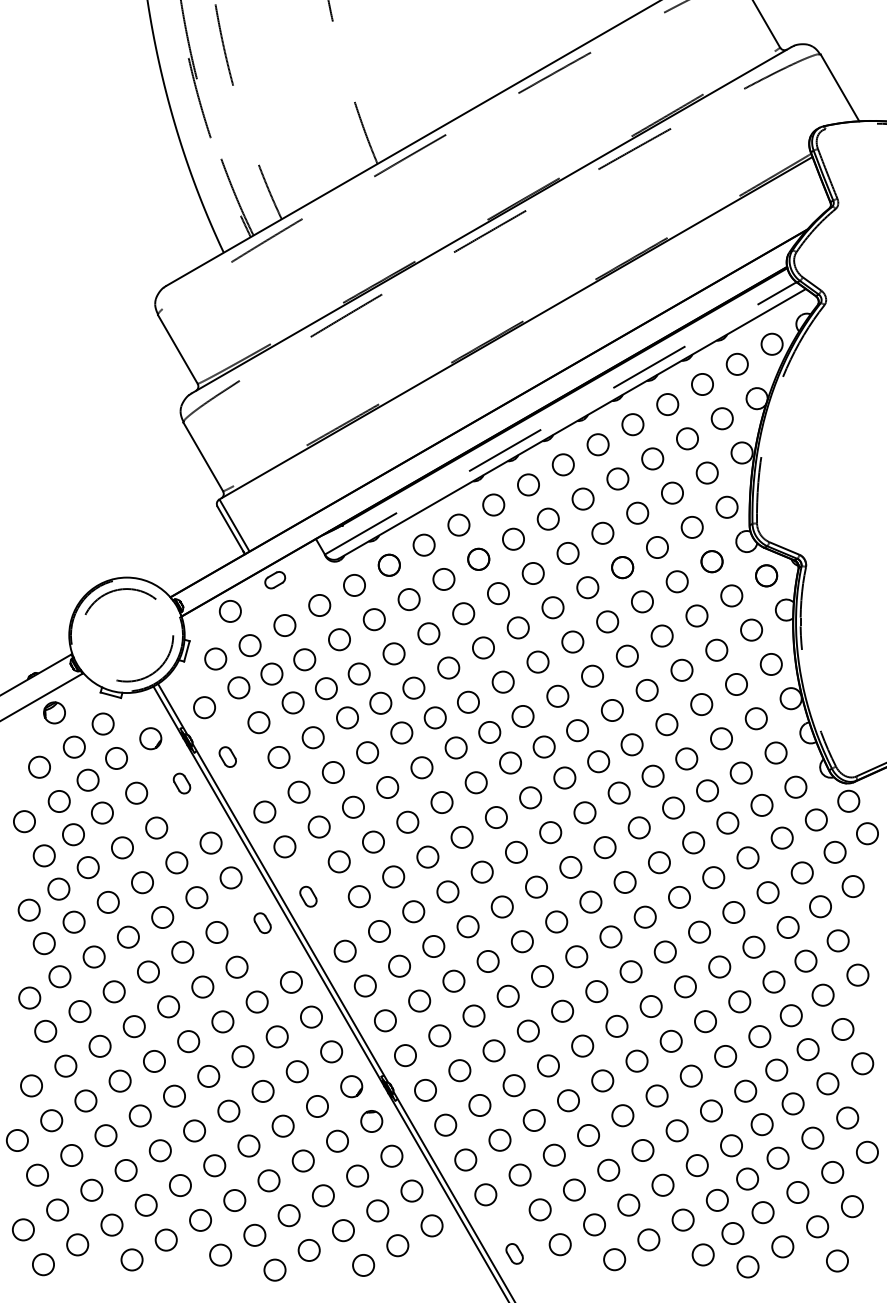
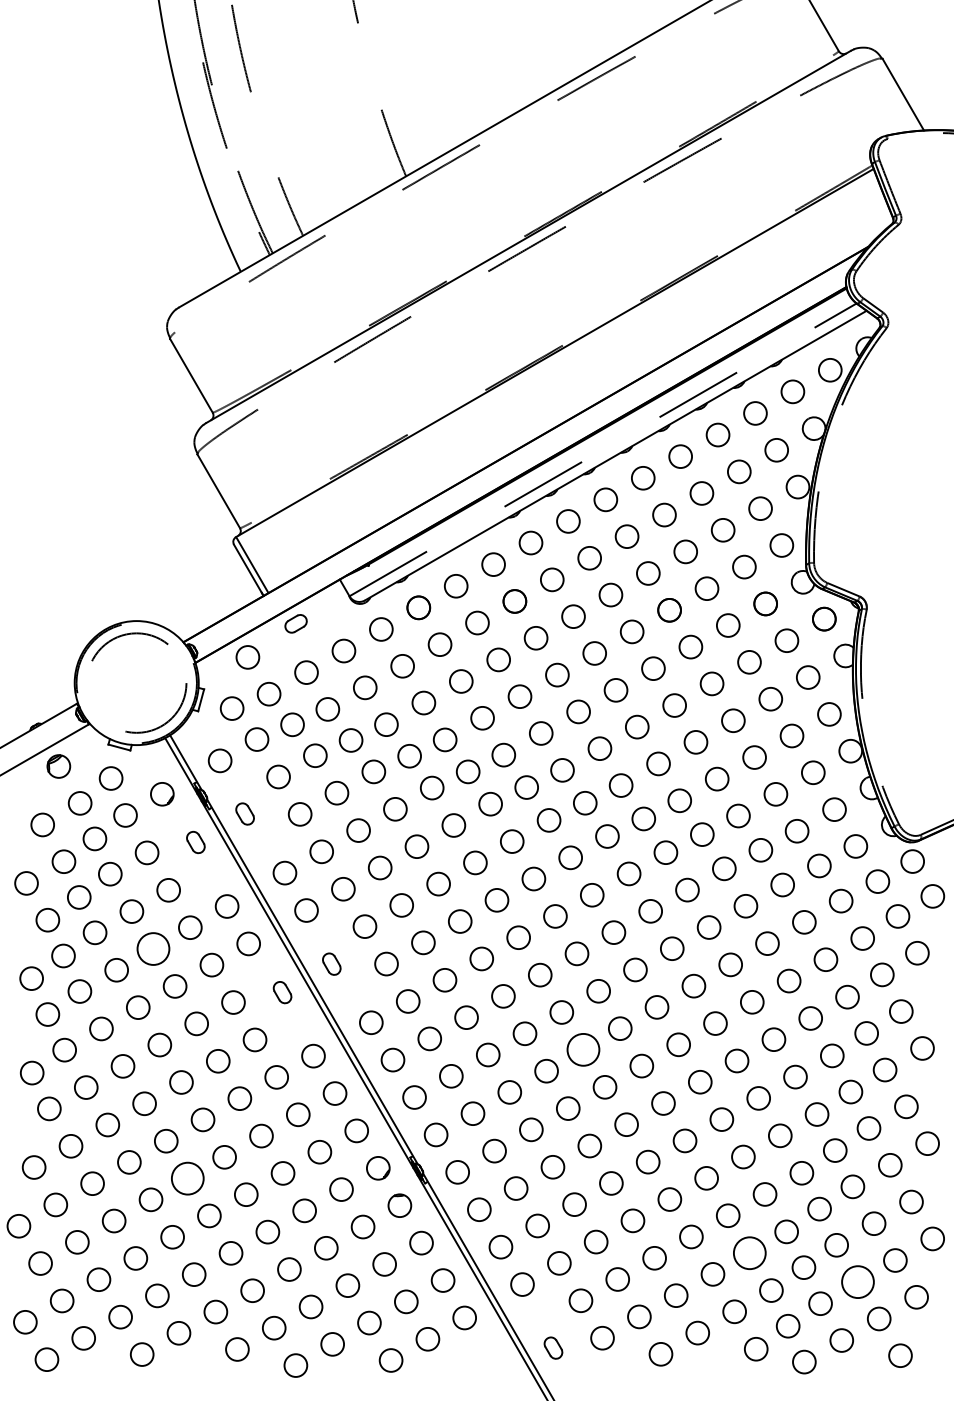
circle: (142, 882) -> (153, 948), size x1.4
circle: (542, 976) -> (583, 1049), size x1.4
circle: (174, 1096) -> (187, 1178), size x1.4
circle: (696, 1164) -> (749, 1252), size x1.4
circle: (797, 1191) -> (857, 1281), size x1.4

